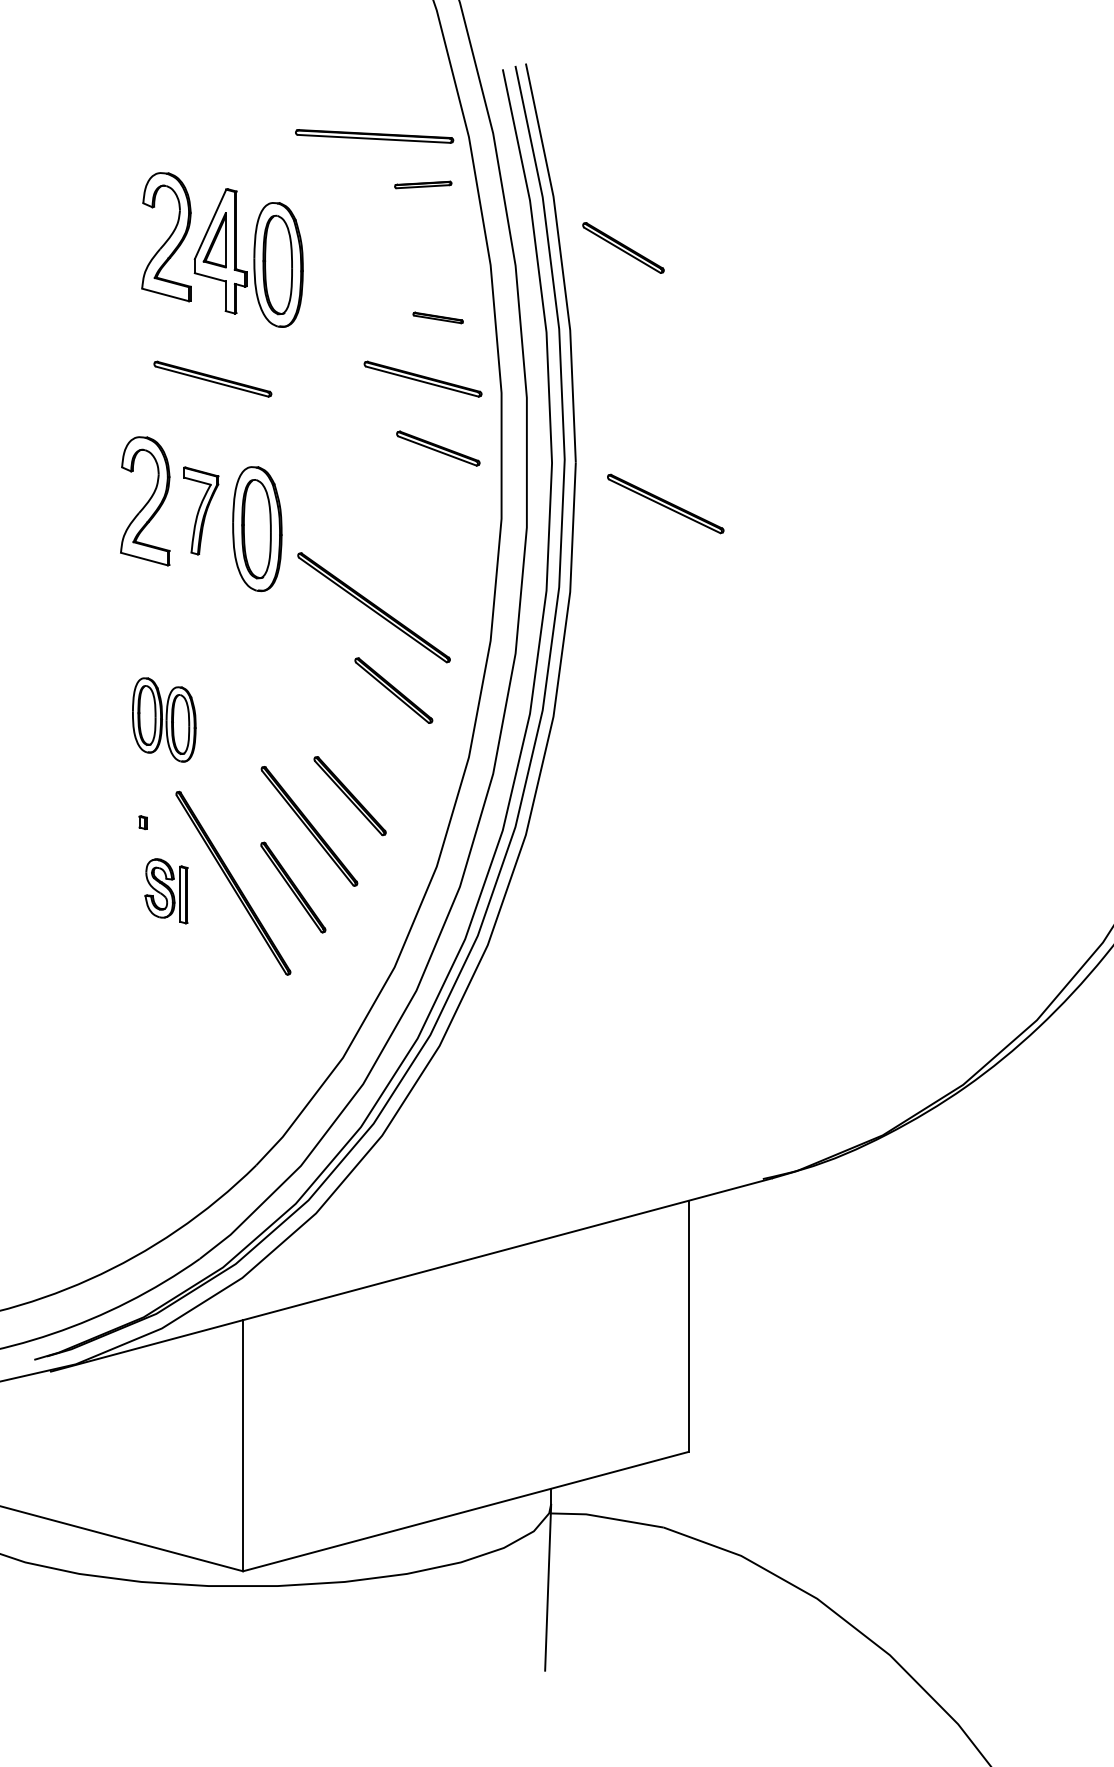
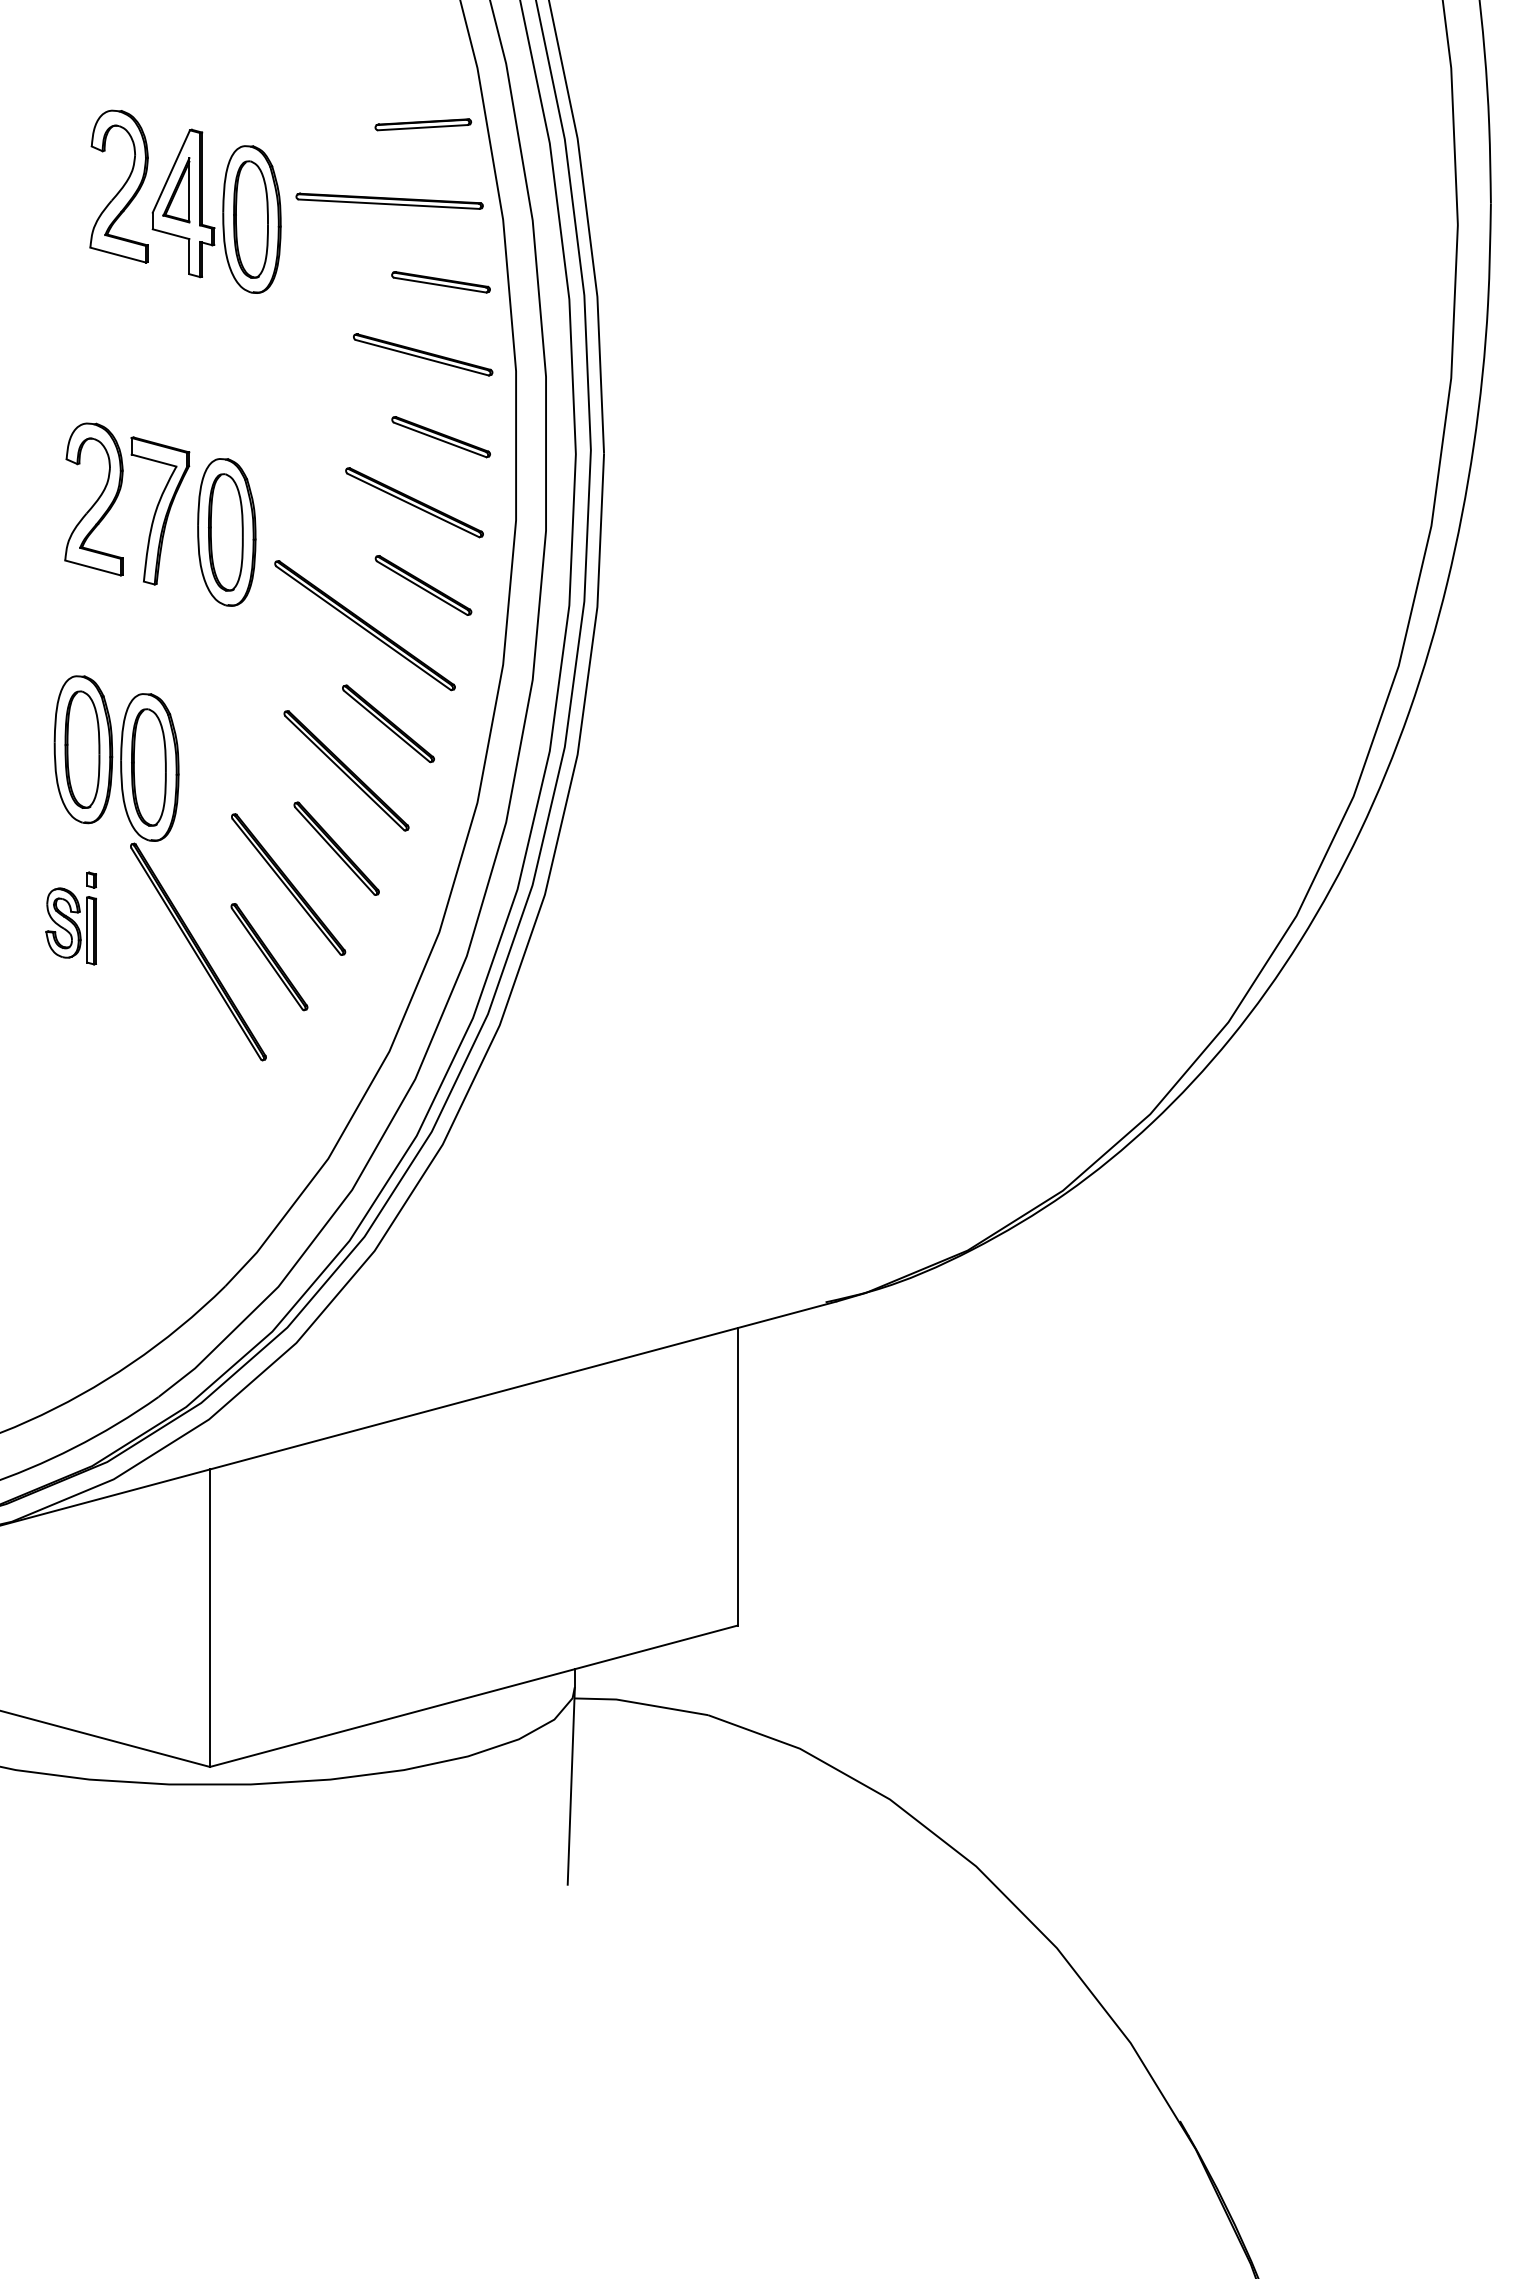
part: (374, 135) -> (389, 200), moved
part: (423, 184) -> (423, 124), size x1.43
part: (623, 248) -> (423, 585), moved
part: (437, 318) -> (440, 282), size x1.67
part: (213, 378) -> (174, 354), removed
part: (665, 503) -> (414, 502), moved
part: (201, 510) -> (160, 510), size x1.43
part: (164, 719) -> (116, 758), size x1.67
part: (358, 730) -> (346, 770), added
part: (165, 891) -> (70, 926), moved

